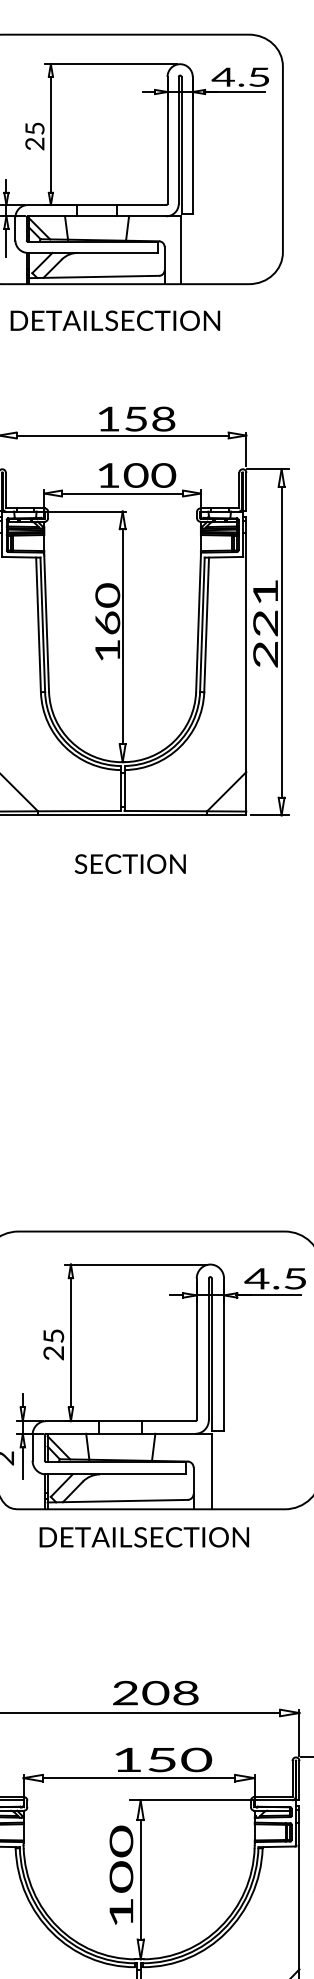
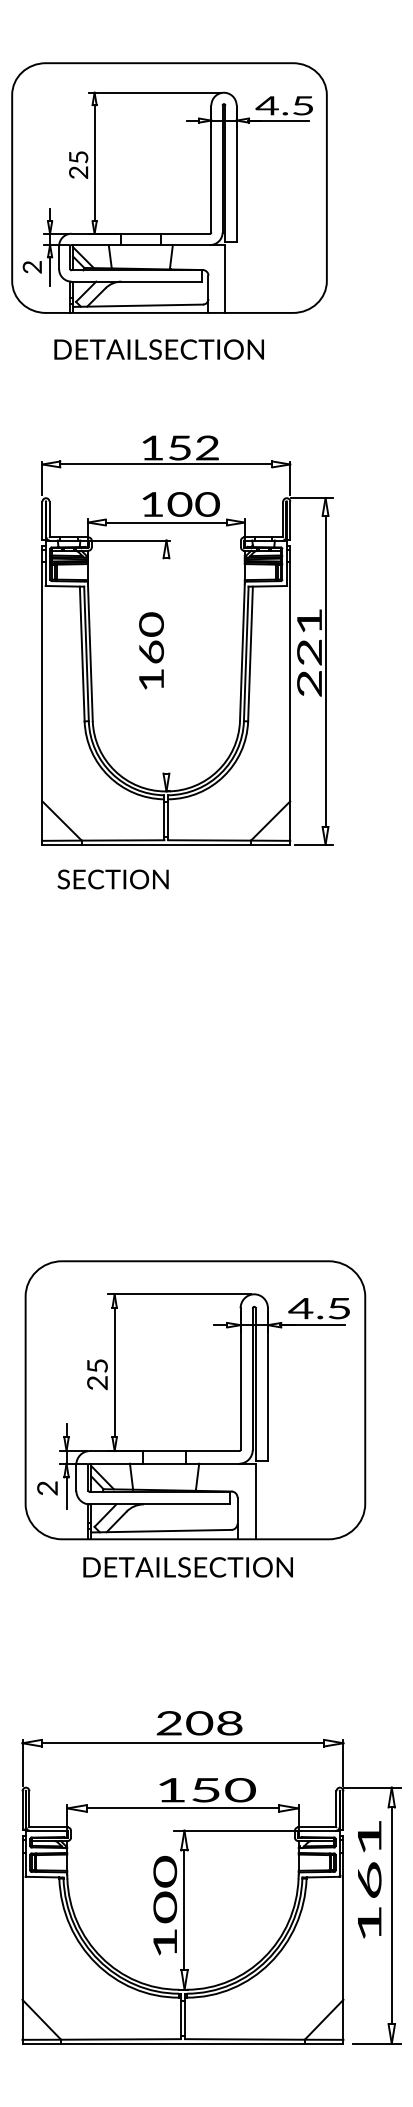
text: (163, 419) -> (207, 448), 158 -> 152
line: (122, 636) -> (166, 665), removed
text: (129, 864) -> (112, 879), moved

